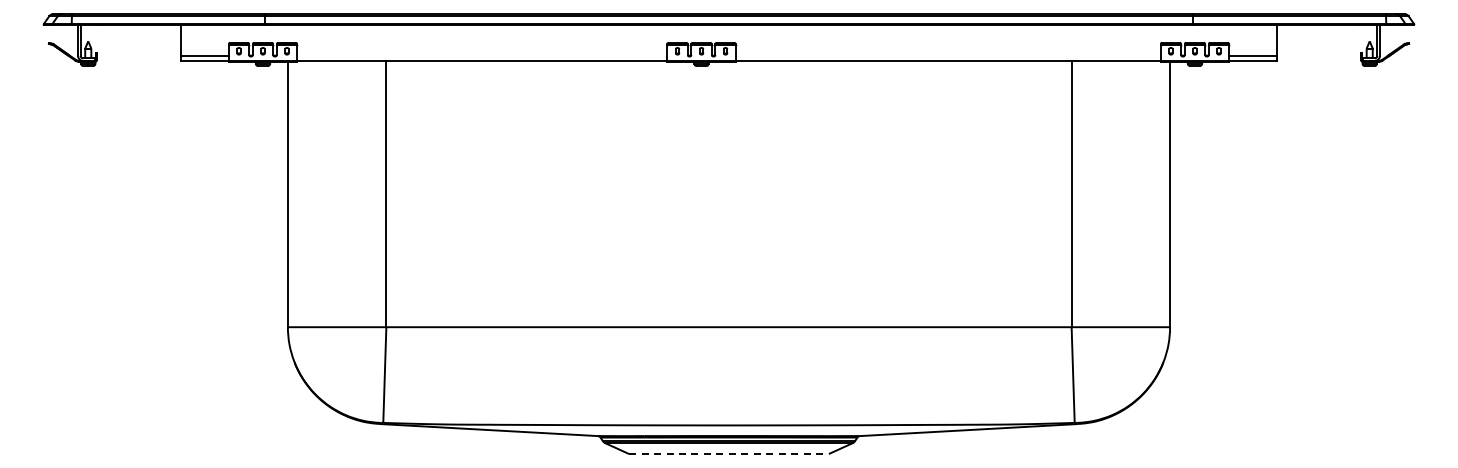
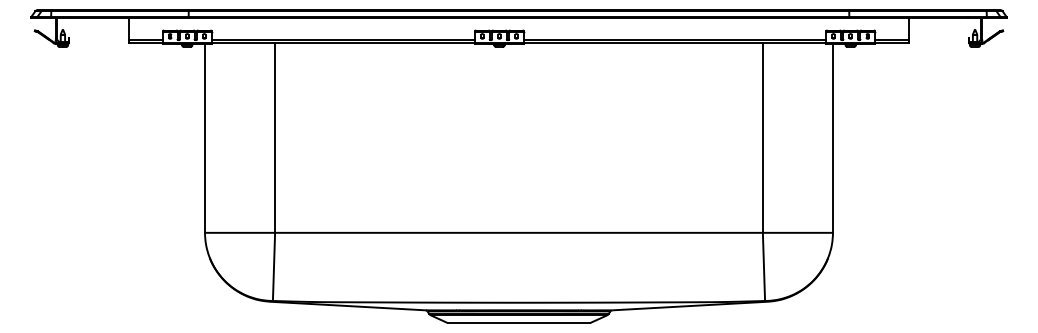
line: (482, 55) -> (343, 39), added
line: (947, 55) -> (674, 39), added
line: (729, 454) -> (519, 323), dashed -> solid

